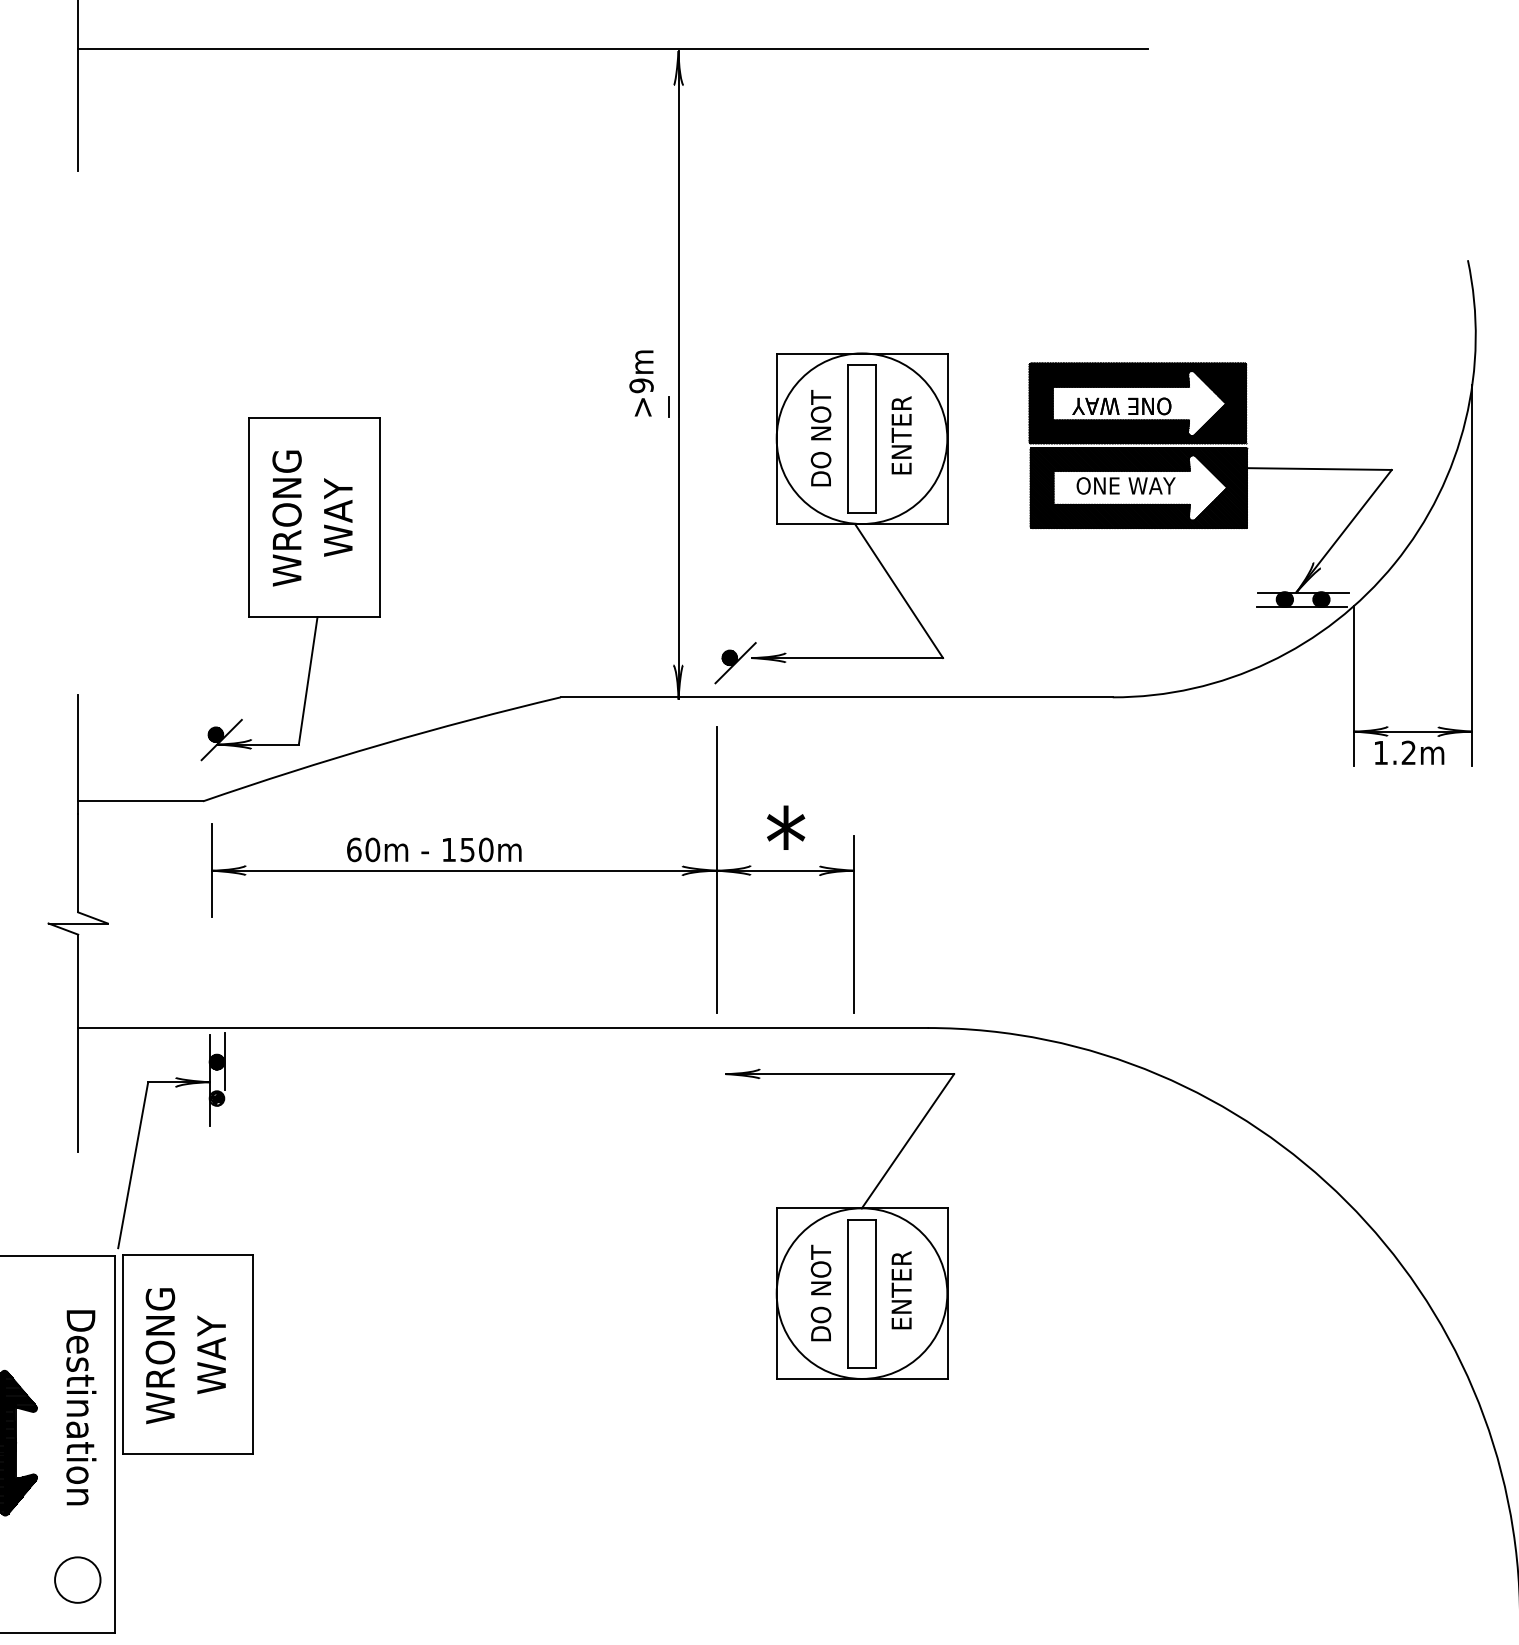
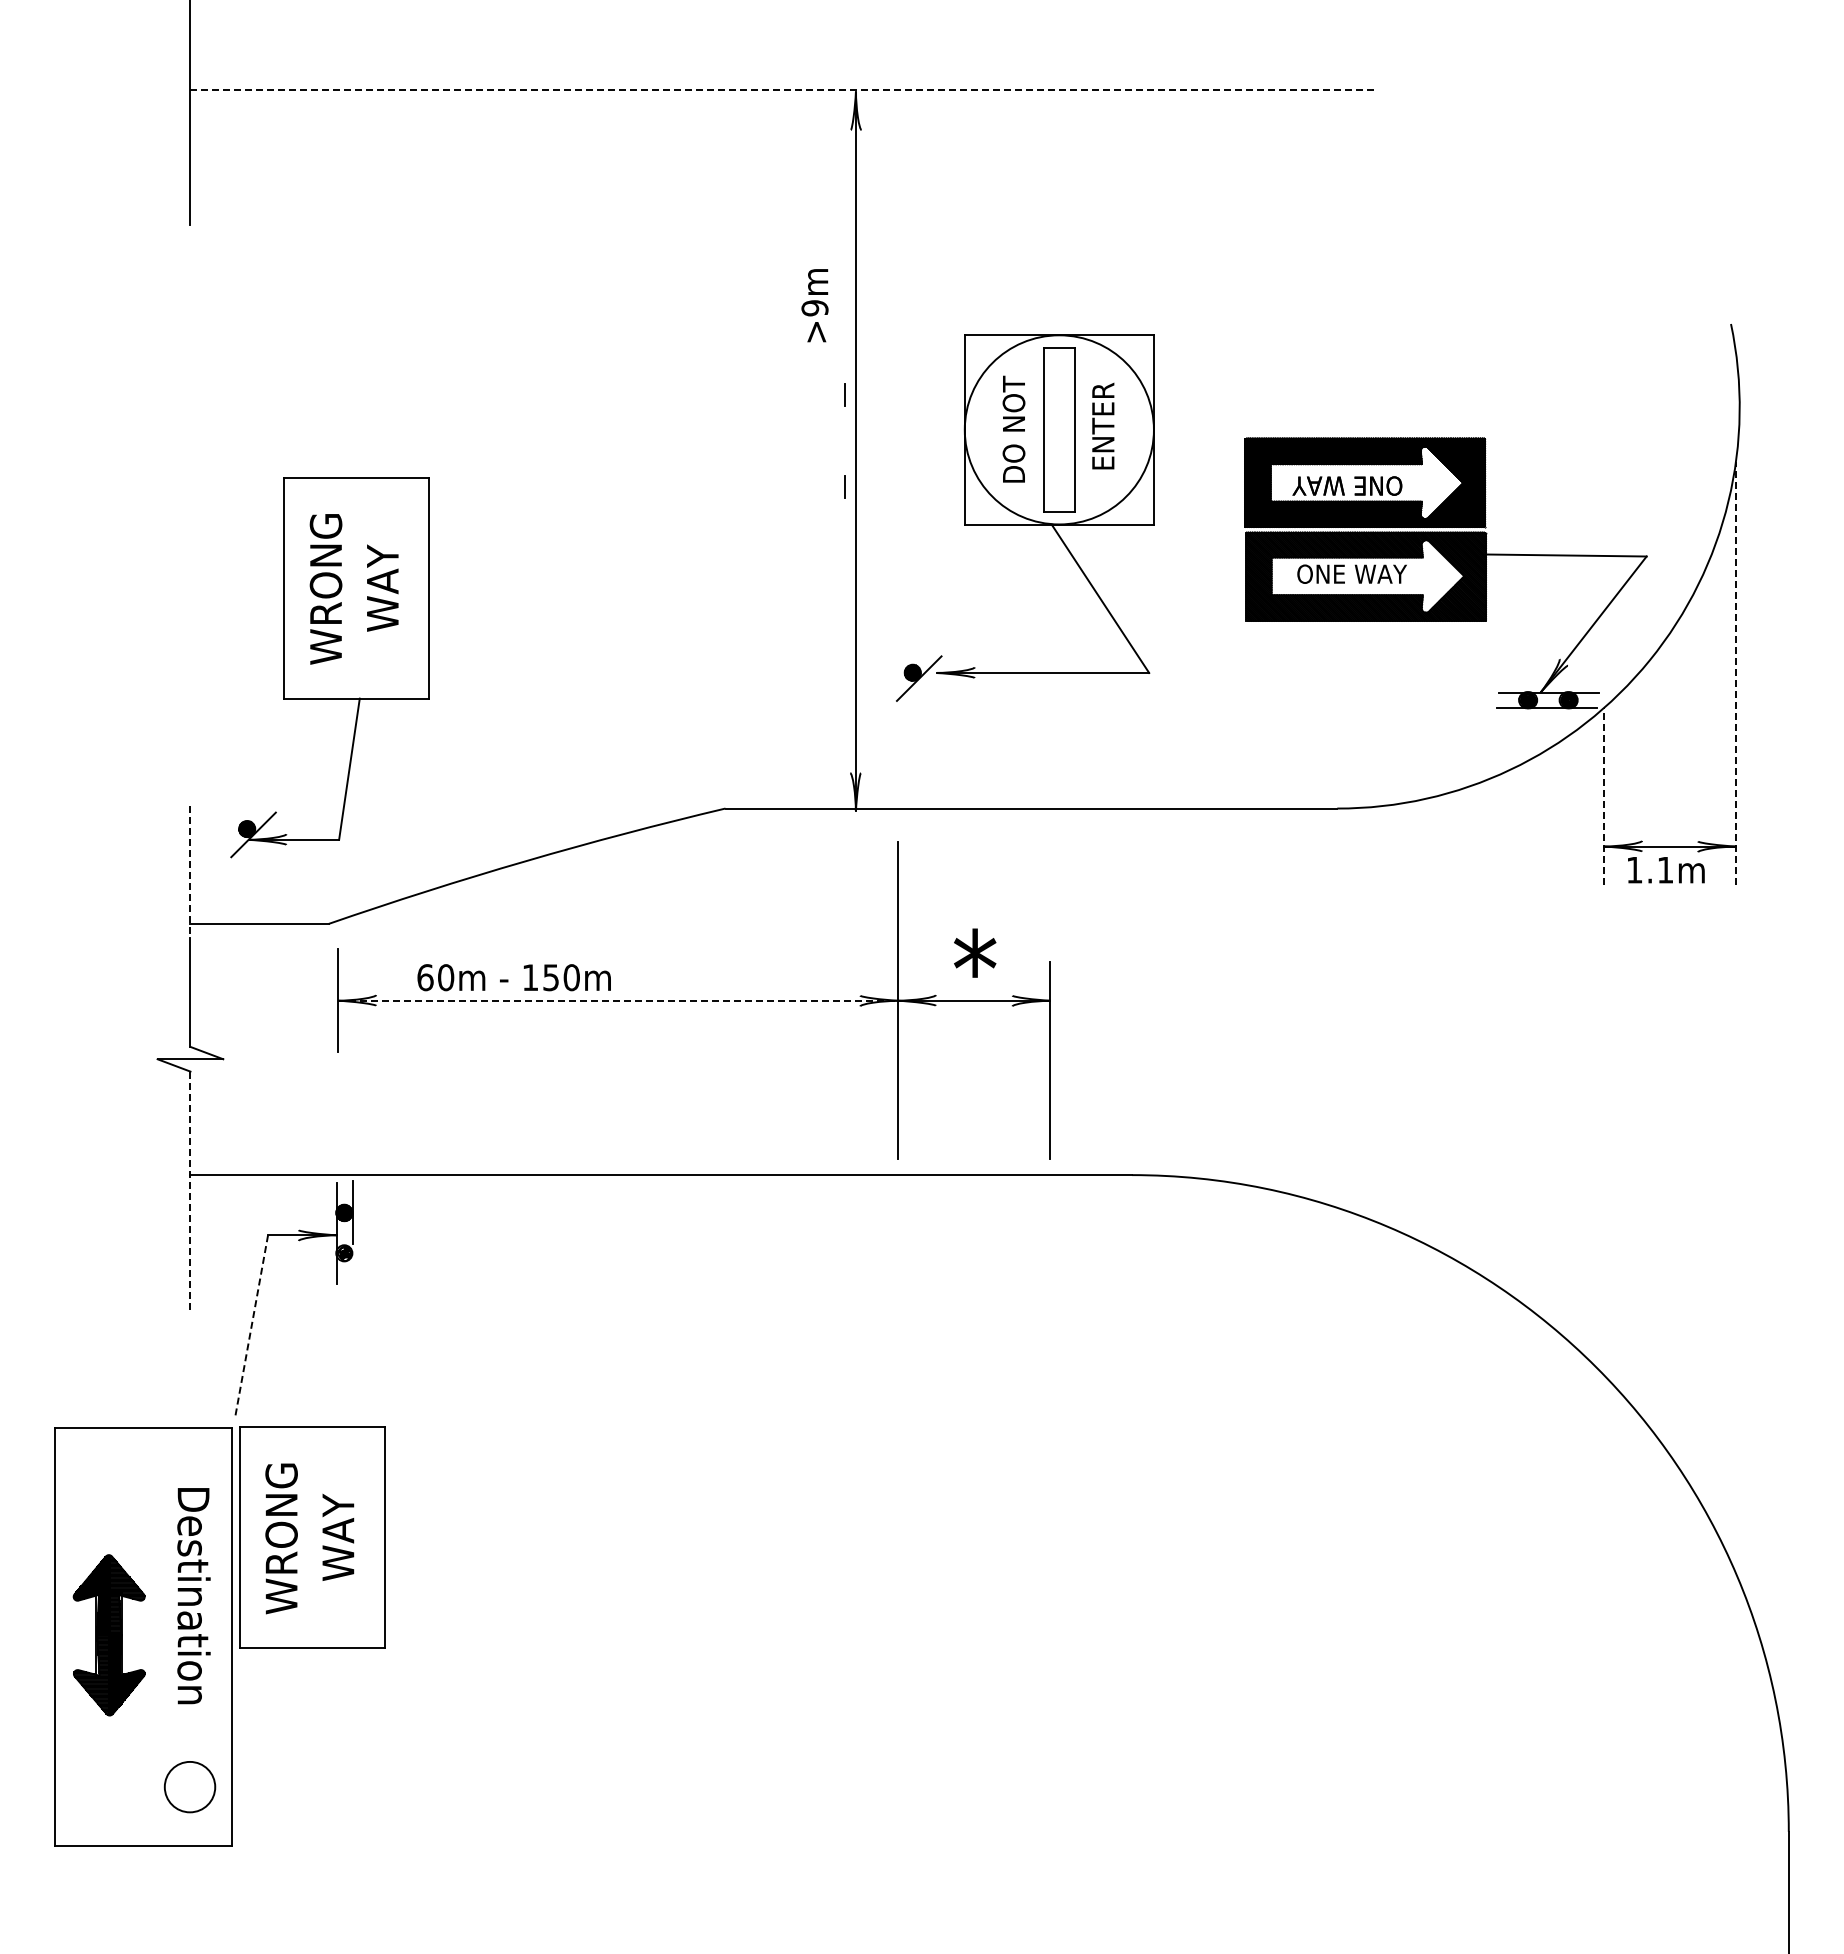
line: (613, 48) -> (783, 89), solid -> dashed
line: (668, 323) -> (844, 394), added
text: (641, 383) -> (814, 305), moved
part: (831, 517) -> (1025, 517), moved
line: (1471, 575) -> (1735, 673), solid -> dashed
part: (290, 589) -> (329, 667), moved
line: (1353, 685) -> (1604, 795), solid -> dashed
text: (1407, 752) -> (1664, 869), 1.2m -> 1.1m
line: (78, 755) -> (190, 872), solid -> dashed
text: (433, 849) -> (513, 977), moved
line: (464, 870) -> (618, 1000), solid -> dashed
line: (78, 1043) -> (190, 1192), solid -> dashed
line: (133, 1165) -> (251, 1327), solid -> dashed
part: (839, 1224) -> (1034, 1392), removed

